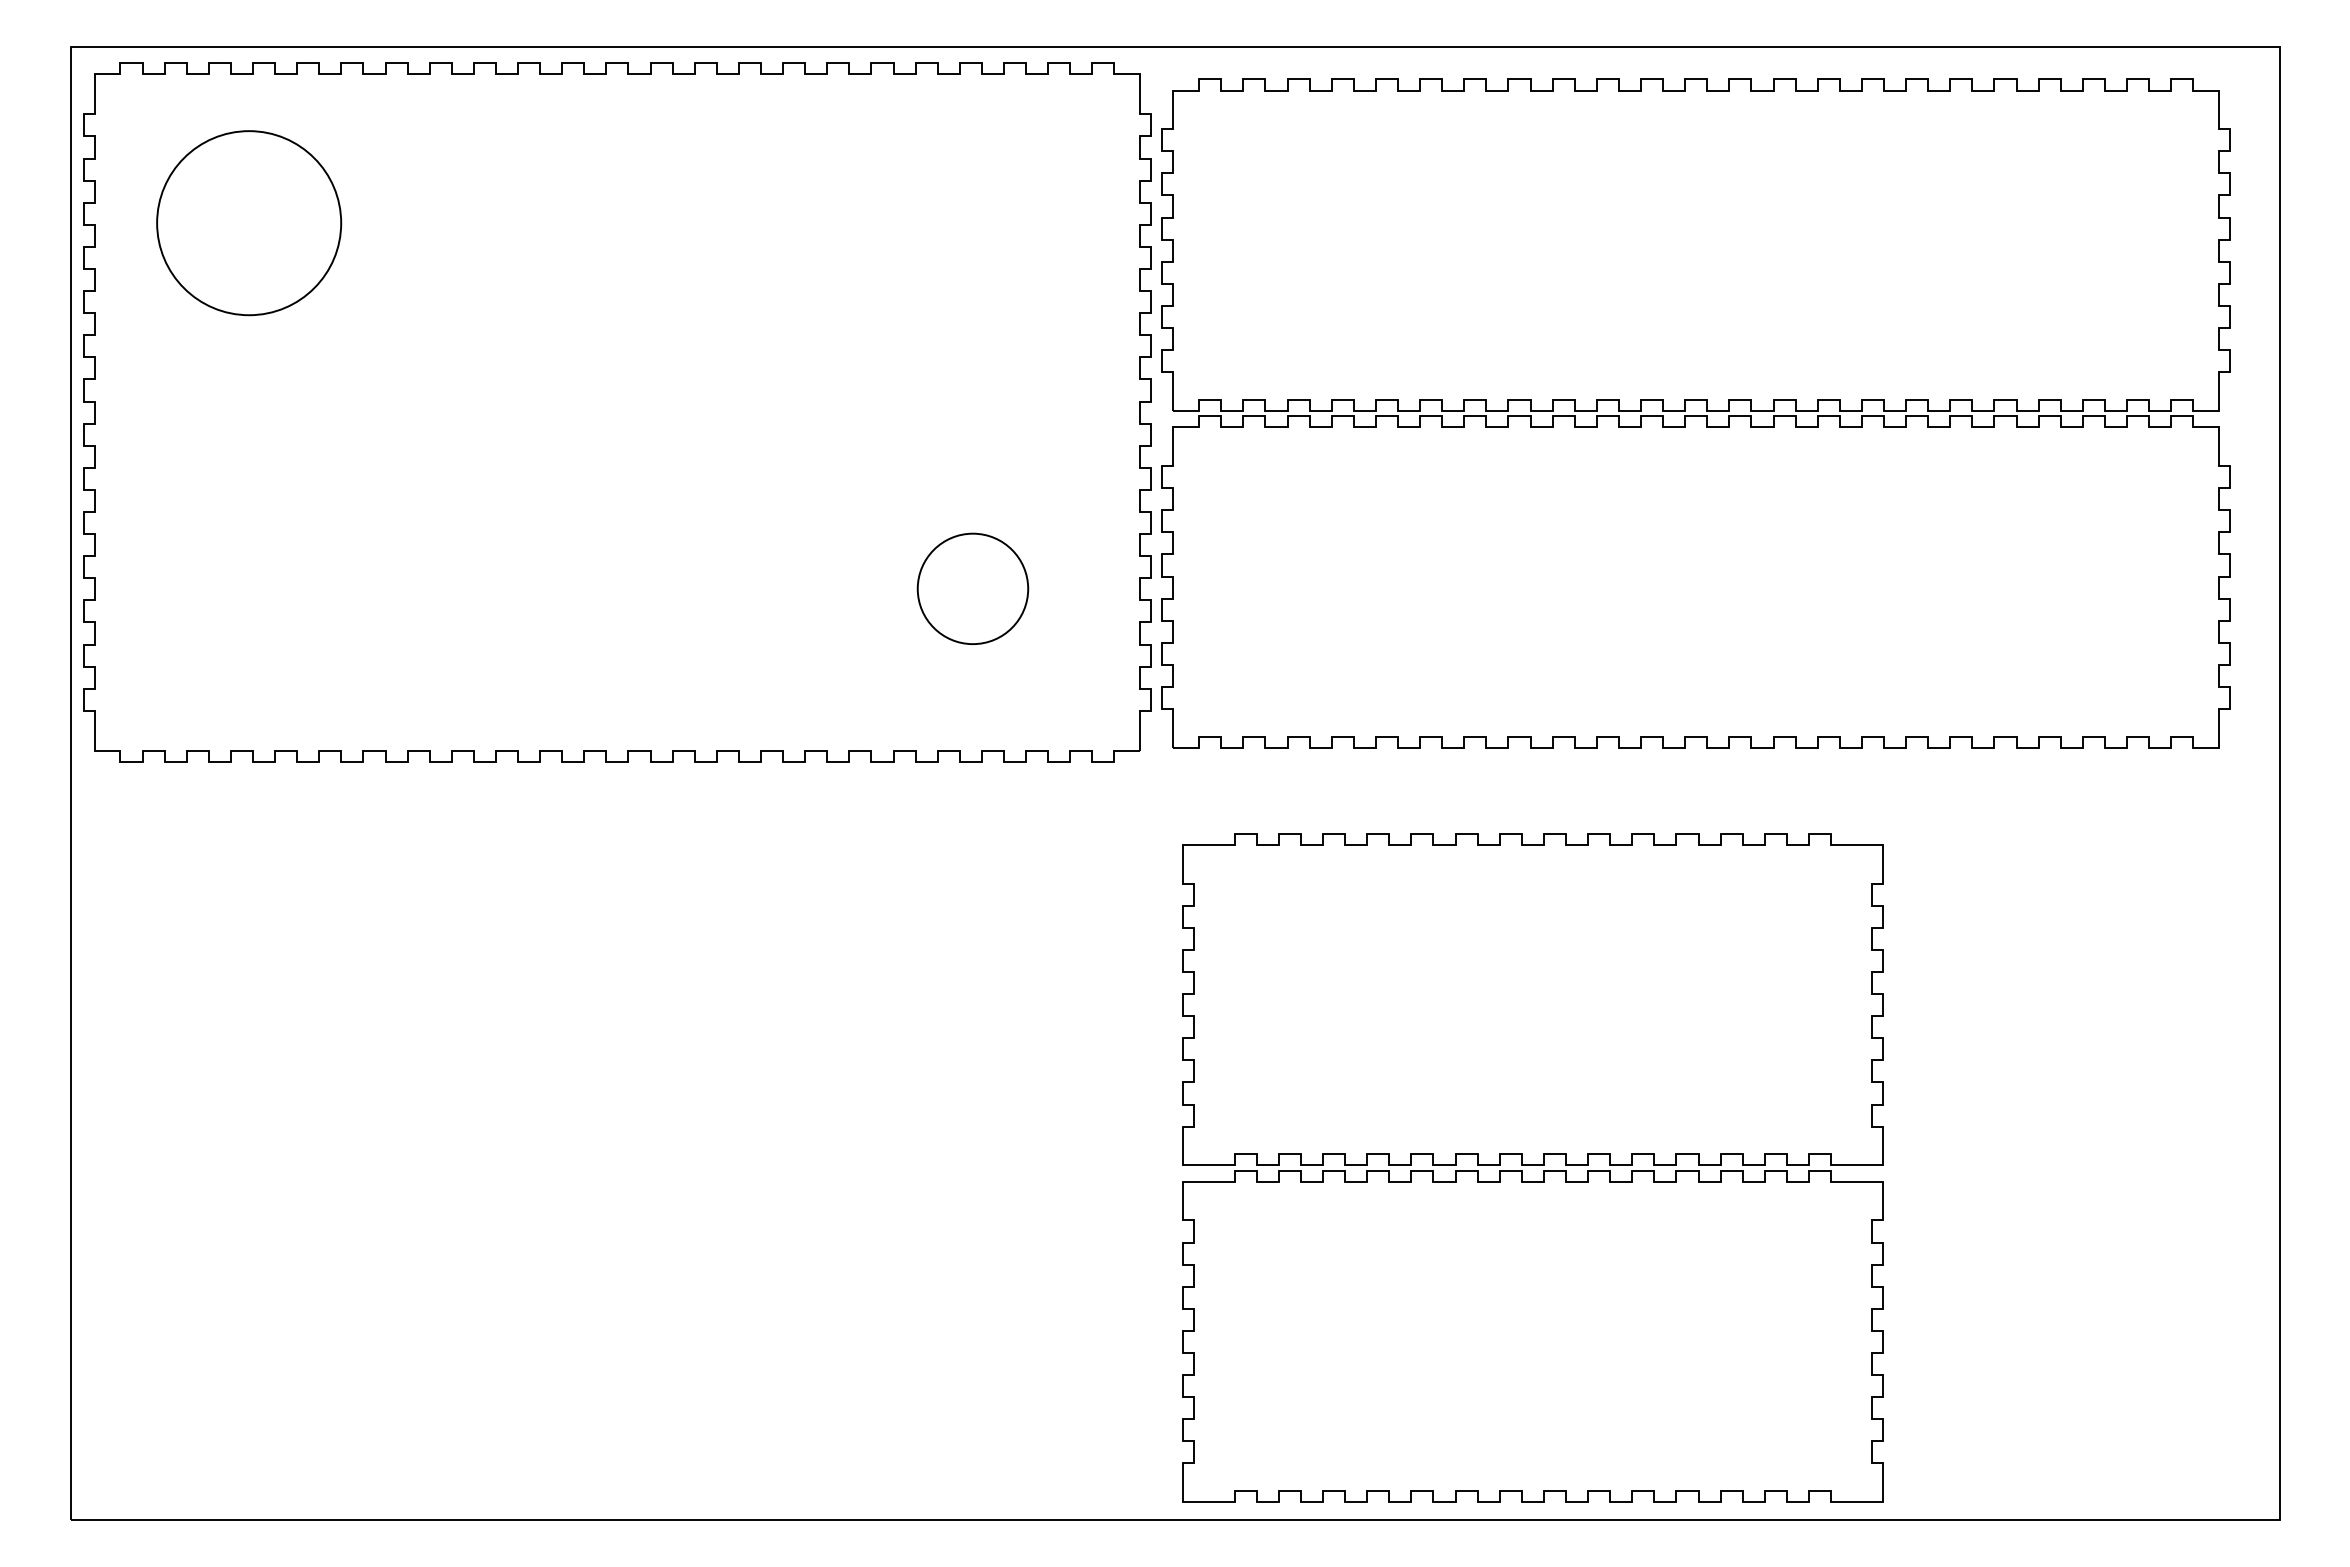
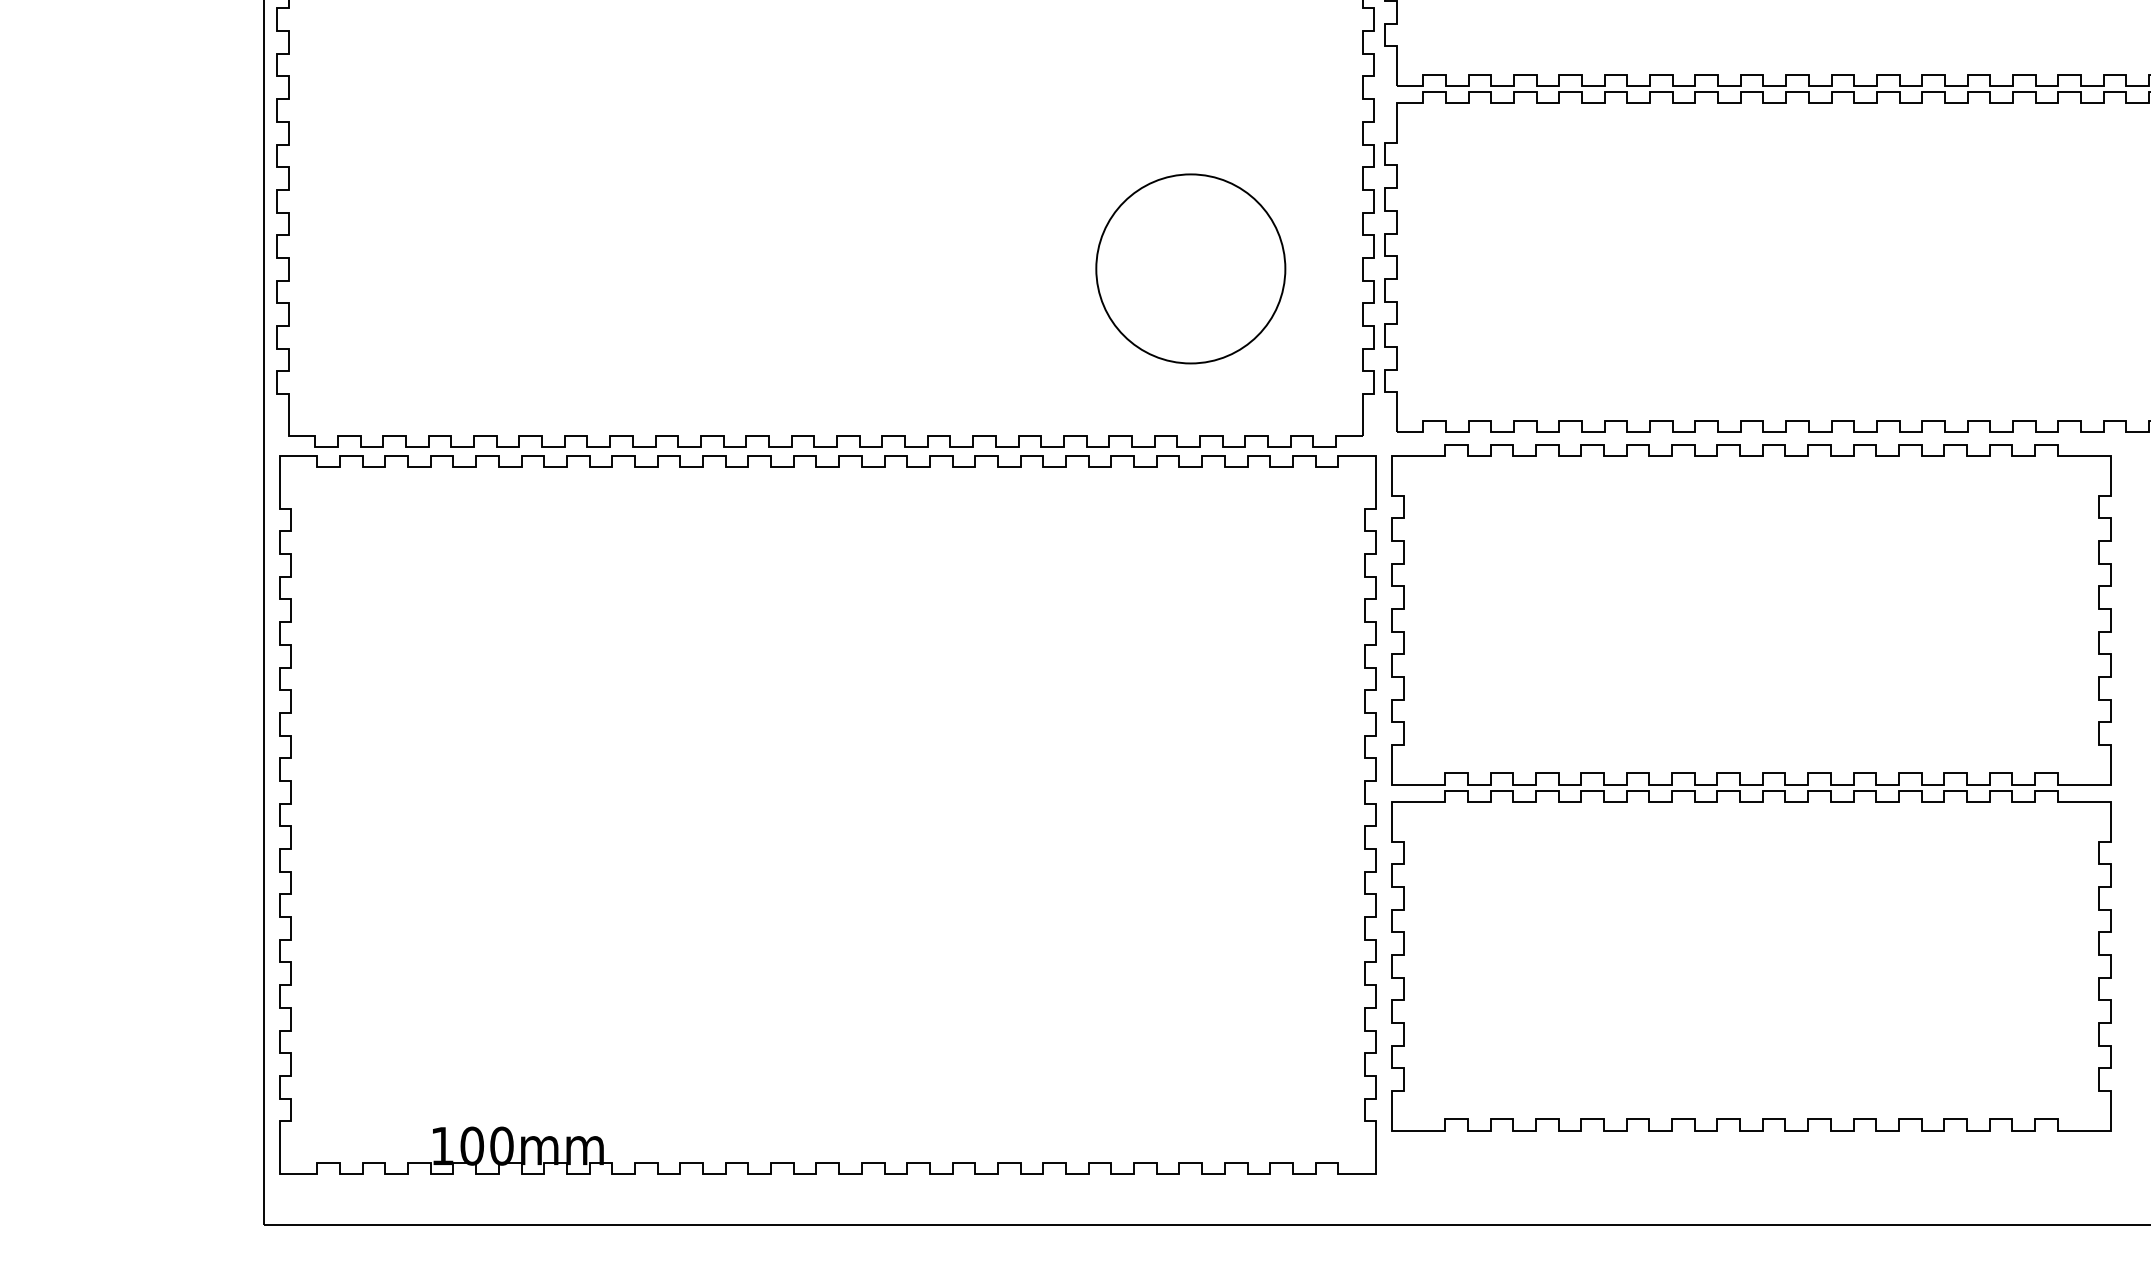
circle: (972, 588) -> (1190, 268), size x1.67
part: (619, 1120) -> (827, 814), added
part: (1532, 1167) -> (1751, 787), moved

